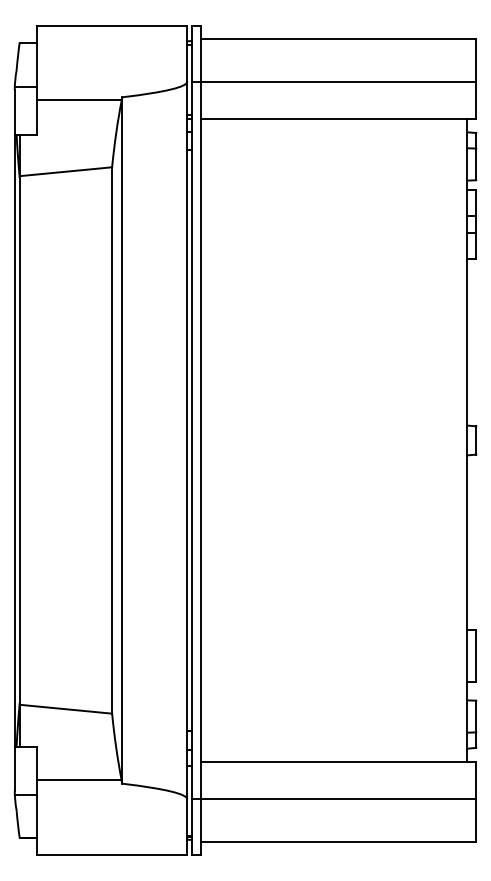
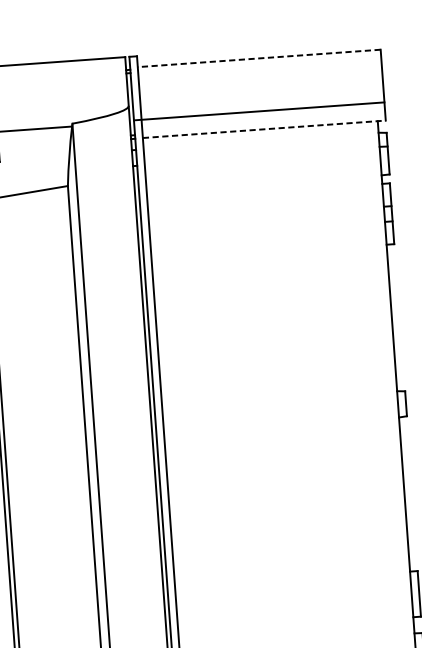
line: (338, 38) -> (259, 58), solid -> dashed
line: (334, 82) -> (259, 111), moved
line: (338, 119) -> (264, 129), solid -> dashed

